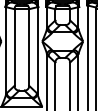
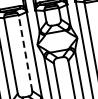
line: (29, 47) -> (25, 53), solid -> dashed

